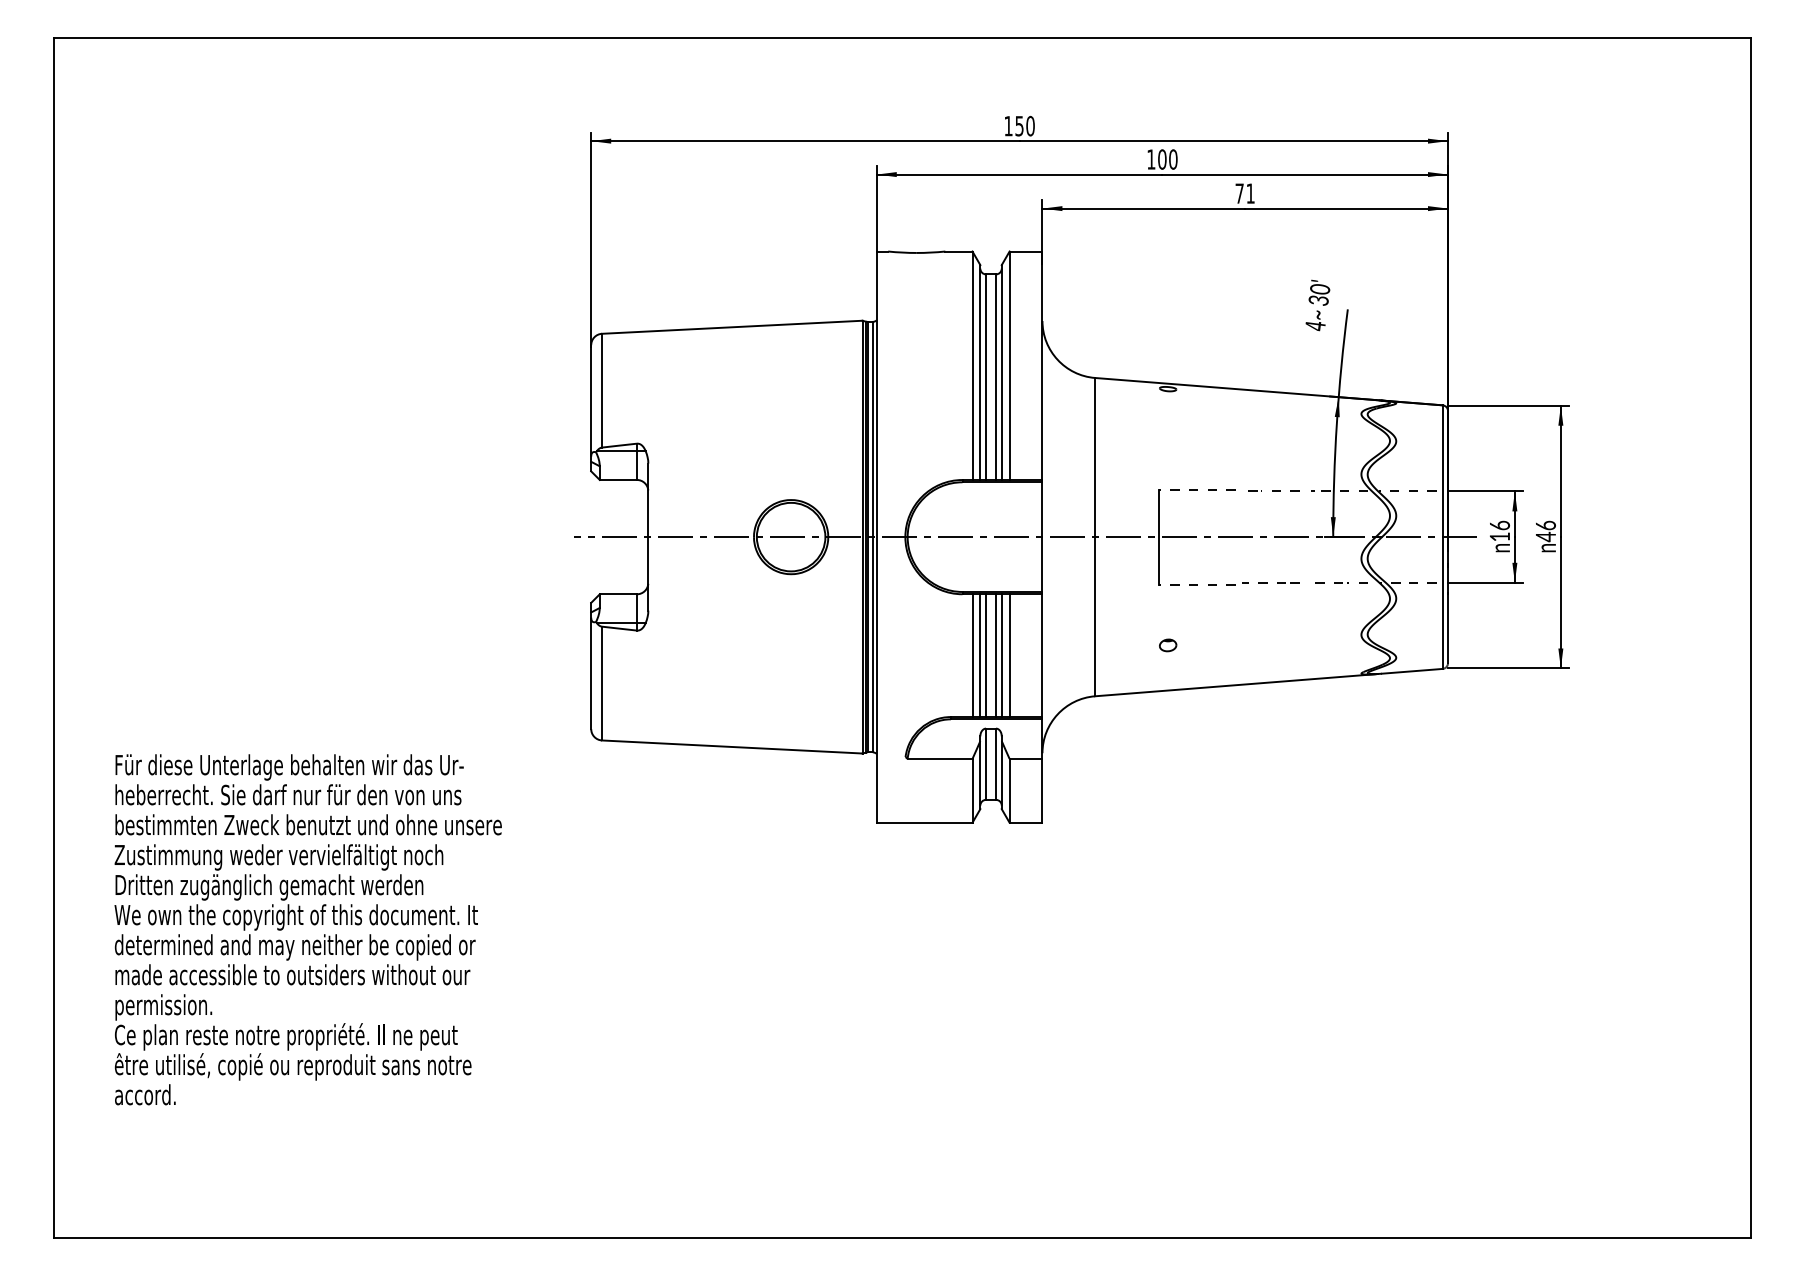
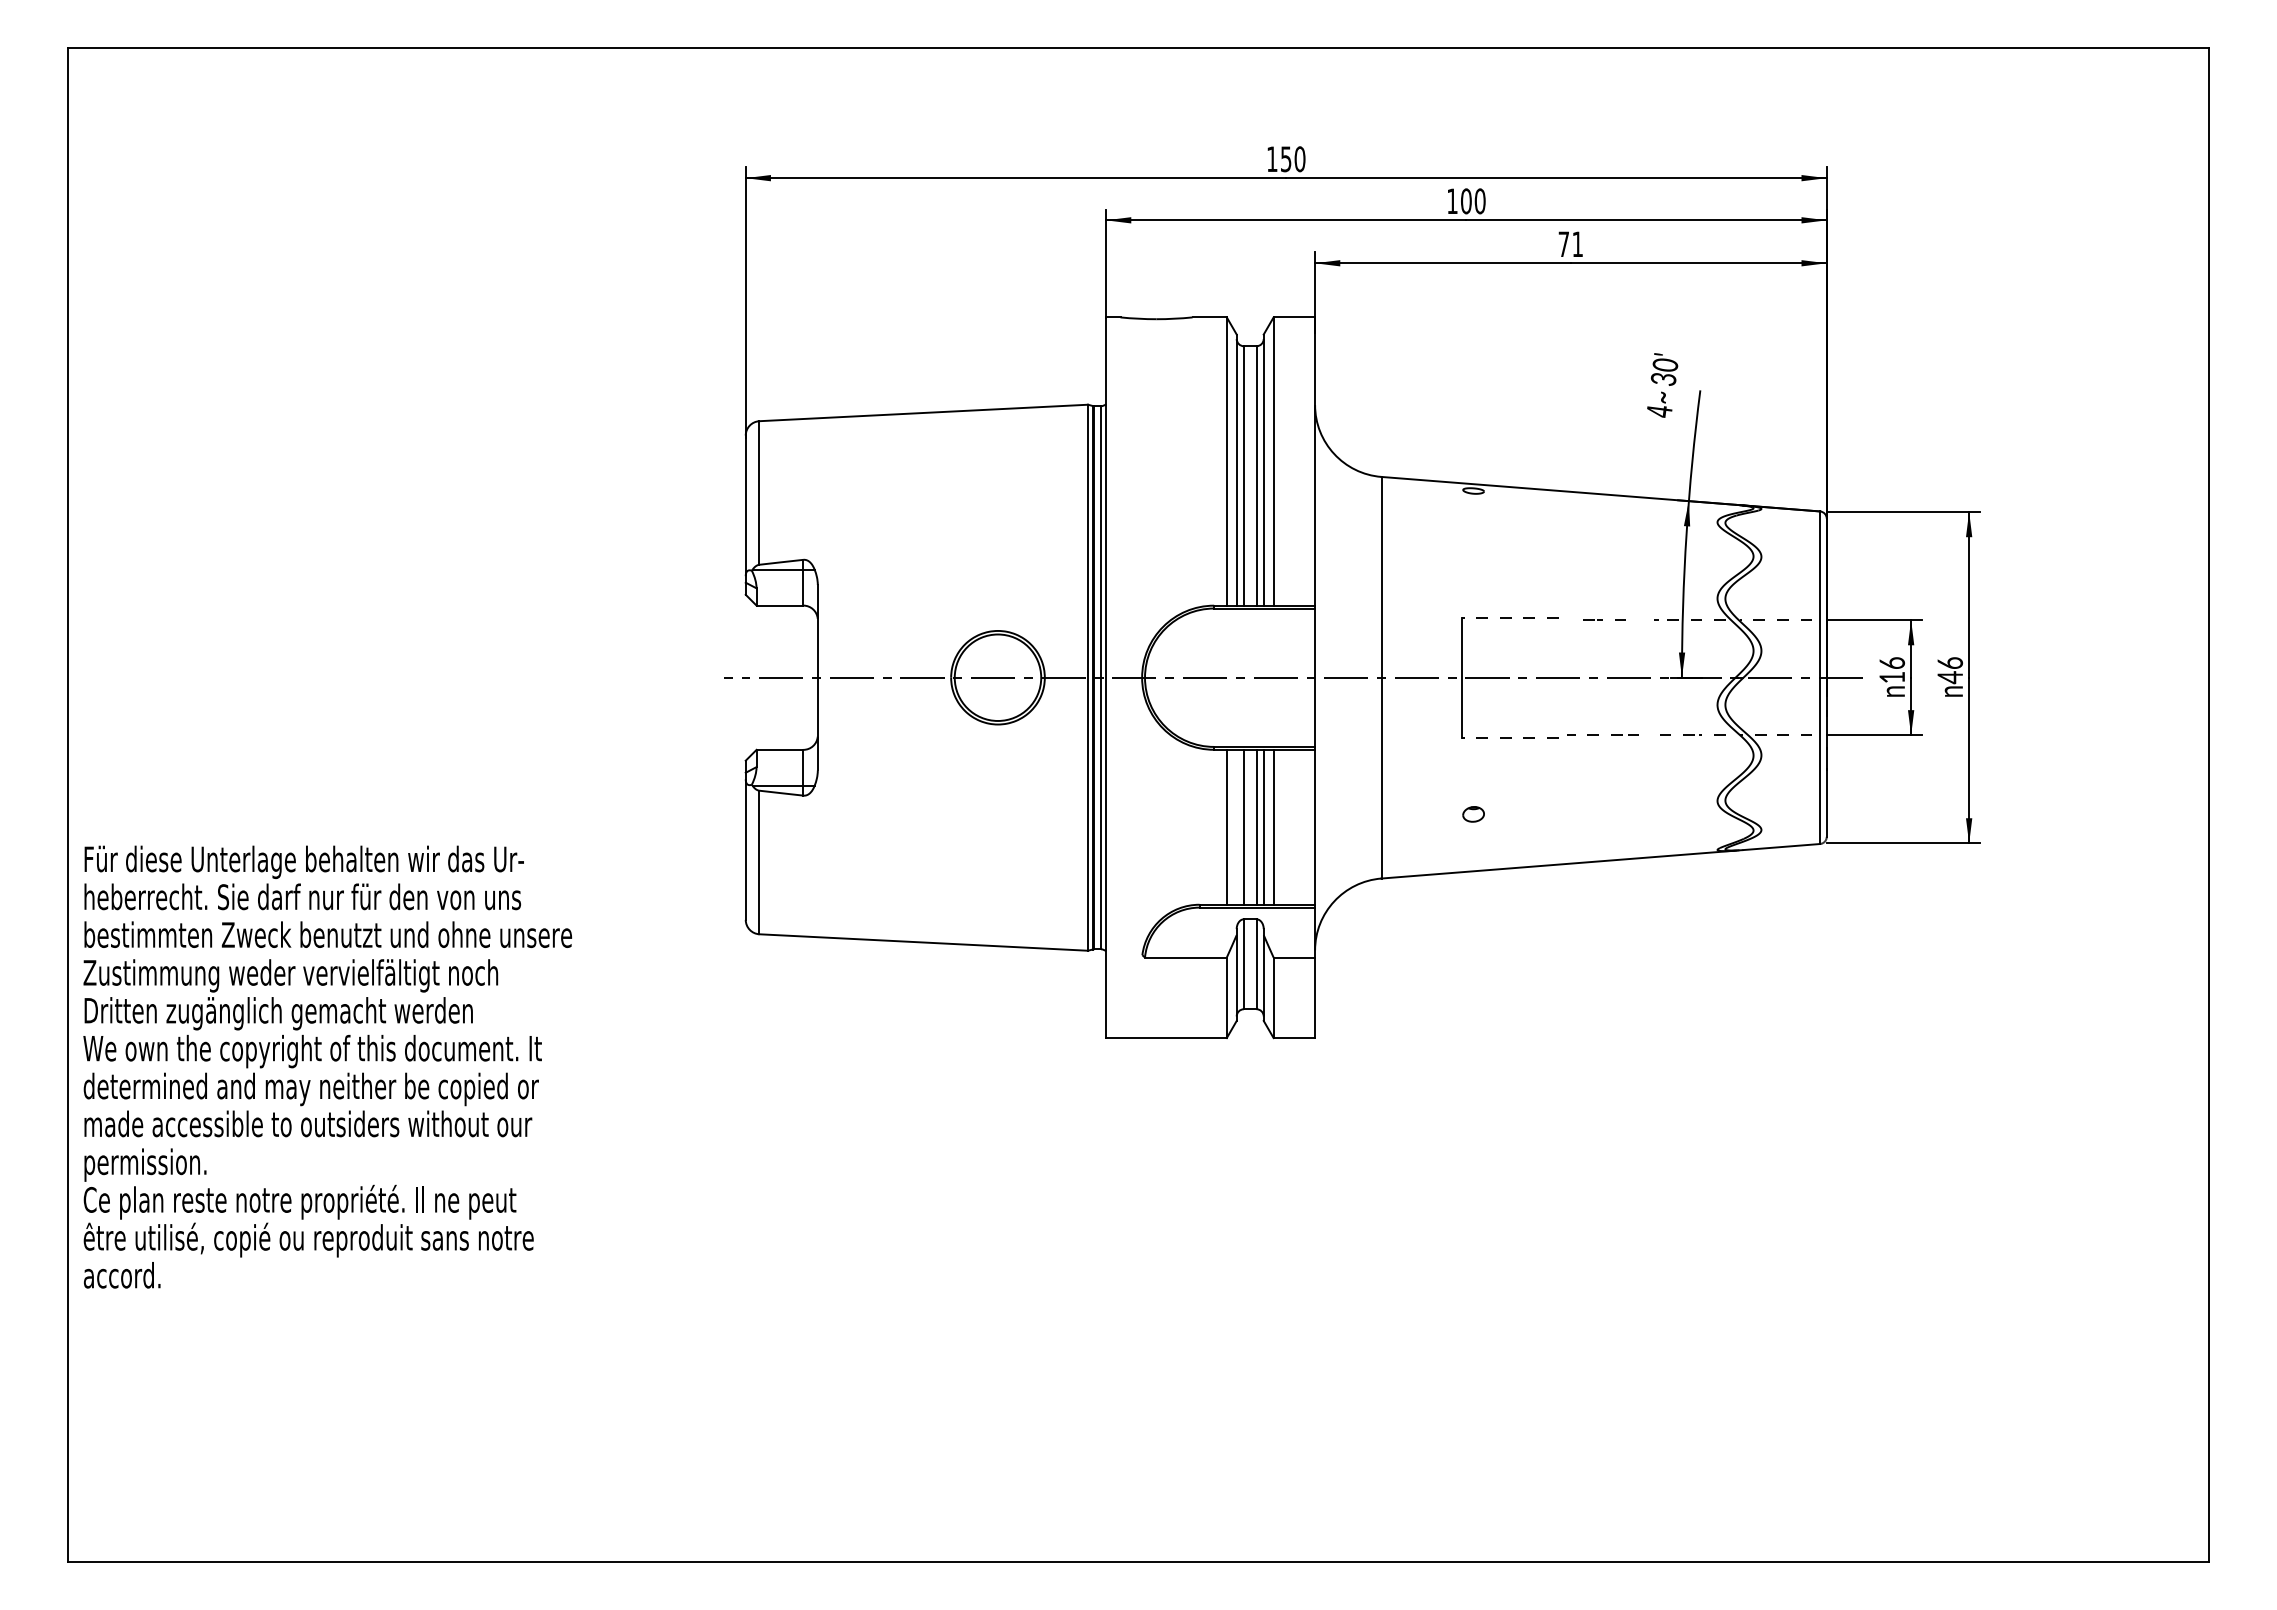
part: (1273, 490) -> (1606, 619), size x0.6
line: (980, 655) -> (1236, 826), removed
text: (308, 929) -> (327, 1066), moved

